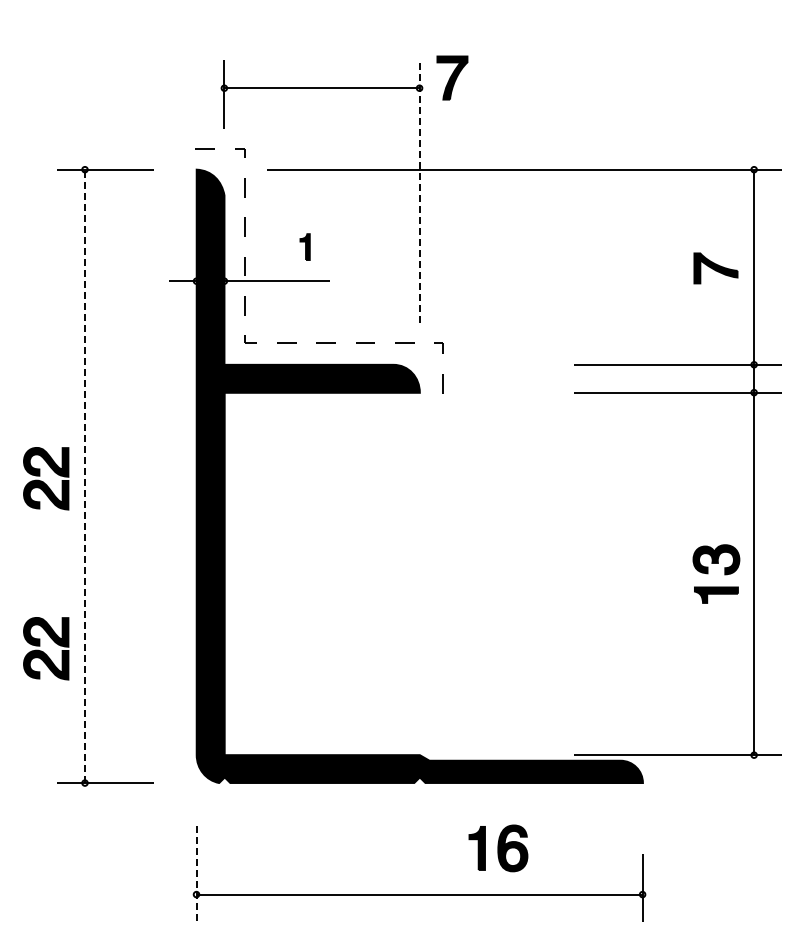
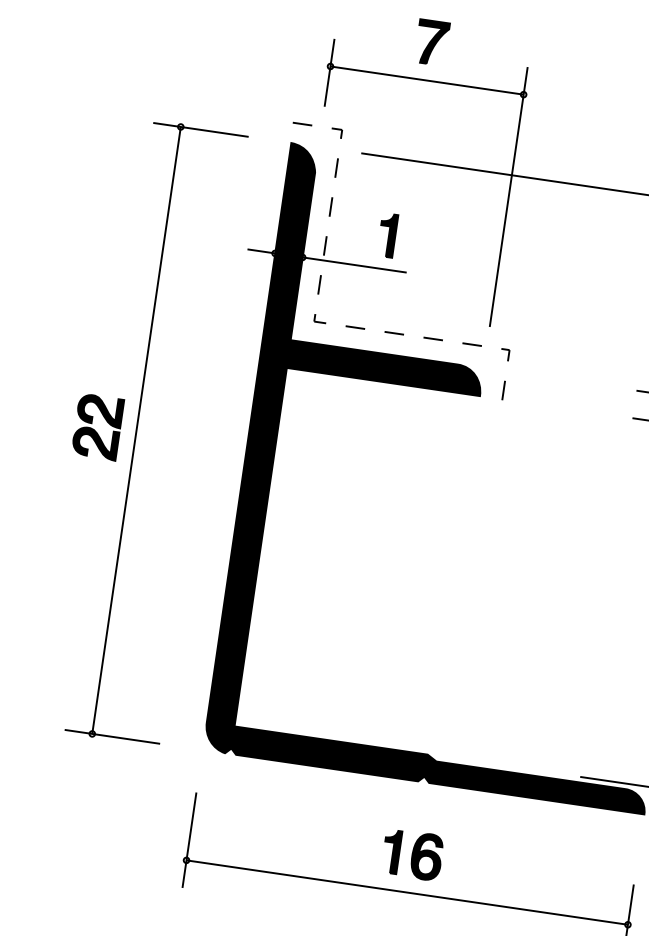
part: (452, 77) -> (432, 42), moved
line: (419, 191) -> (508, 196), dashed -> solid
part: (304, 246) -> (386, 234), size x1.67
line: (84, 476) -> (136, 430), dashed -> solid
part: (46, 648) -> (73, 595), removed
part: (498, 848) -> (412, 854), moved
line: (196, 874) -> (189, 840), dashed -> solid

